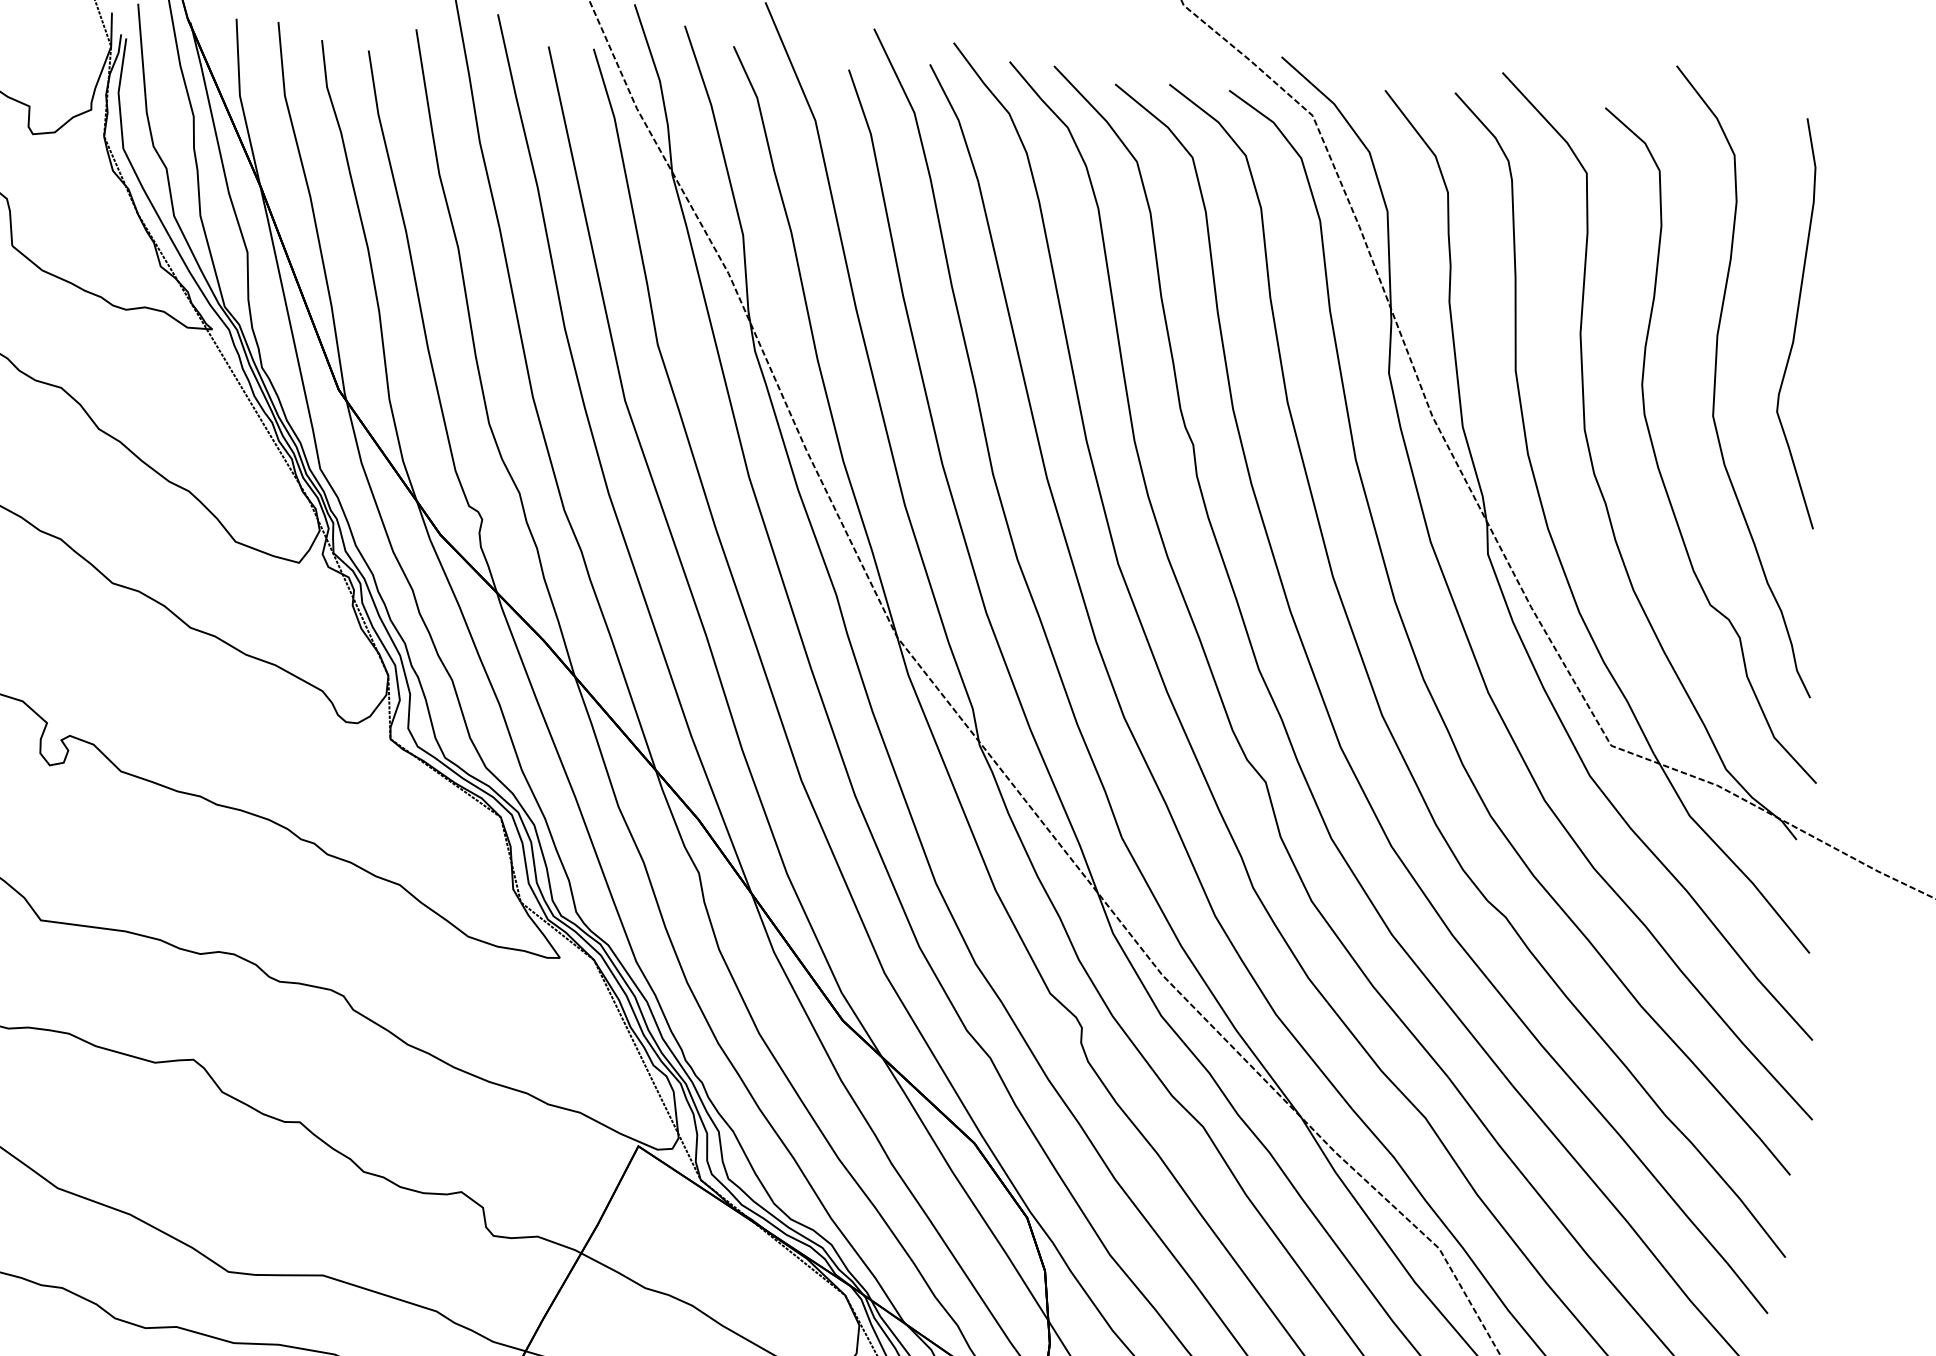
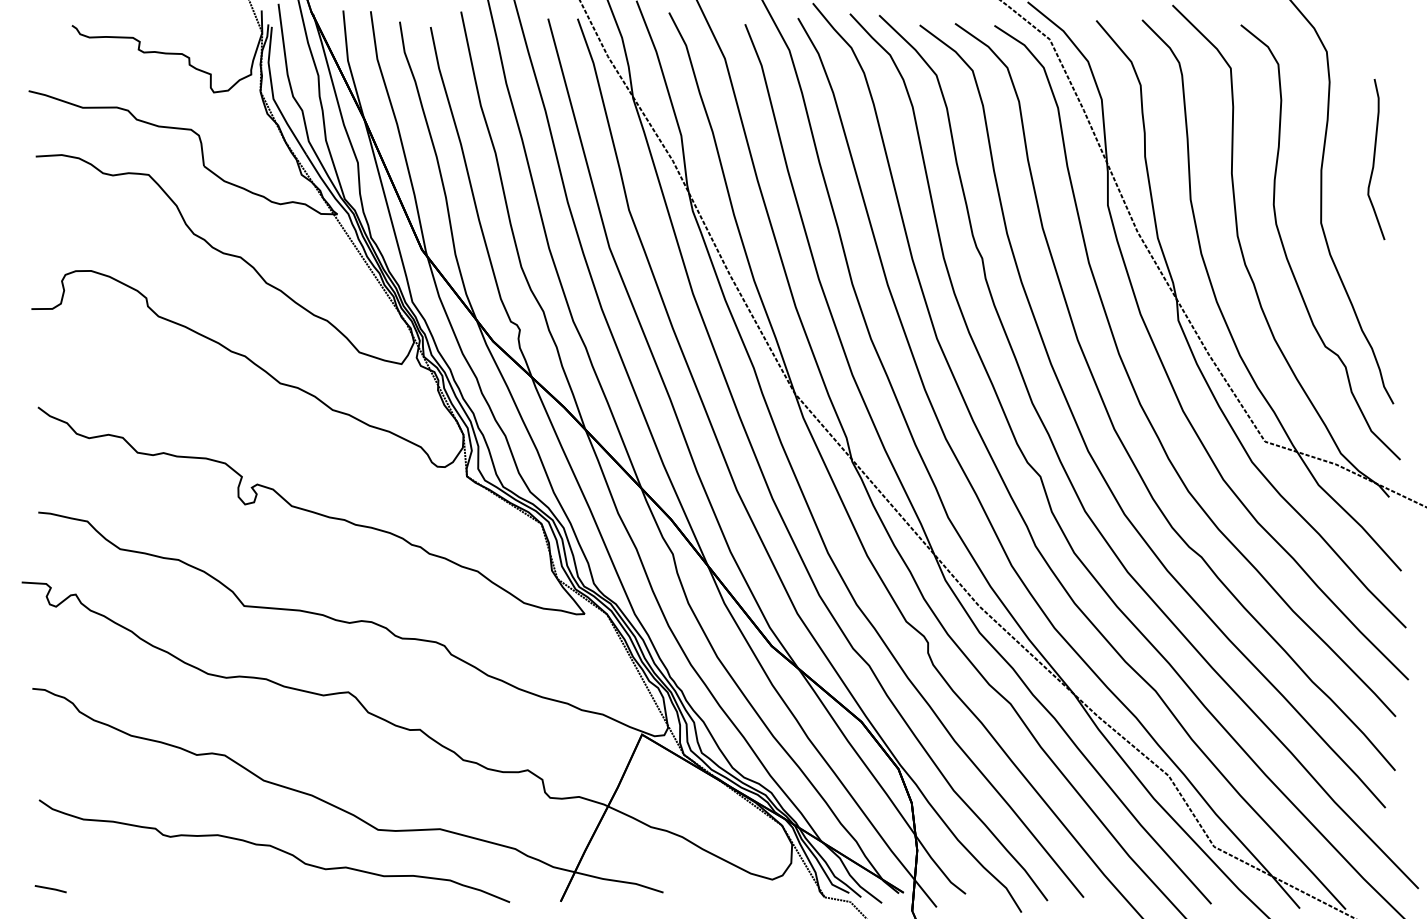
part: (1802, 323) -> (1376, 159), size x0.6

